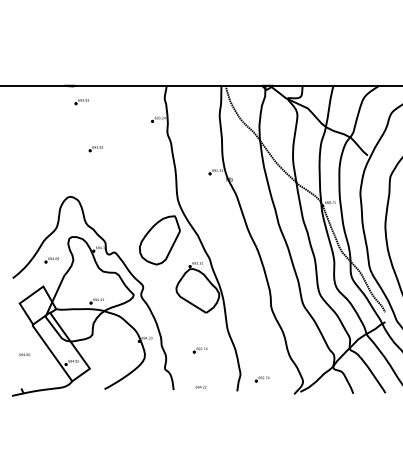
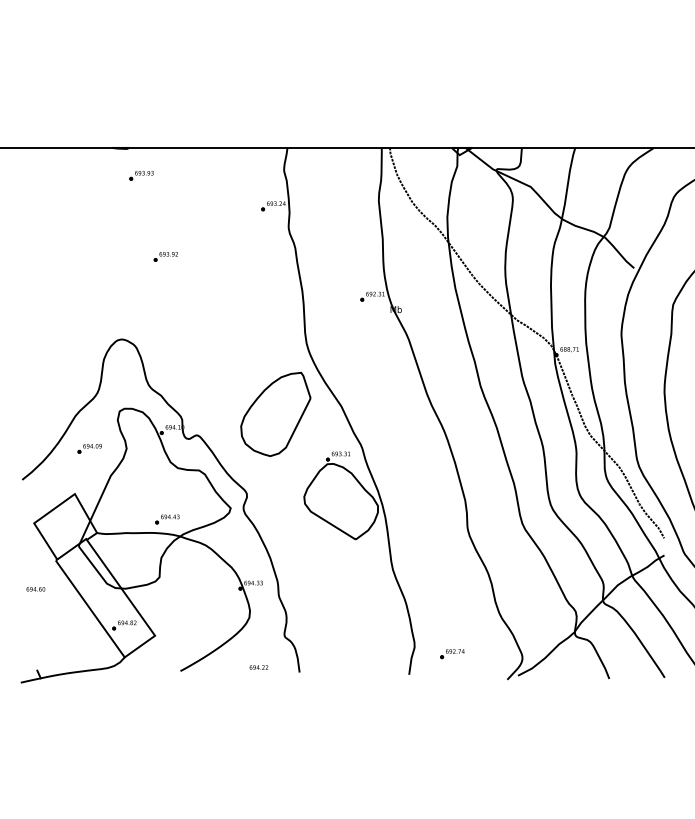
part: (199, 350) -> (344, 604), removed
text: (24, 354) -> (35, 588), moved
text: (200, 386) -> (257, 666), moved

